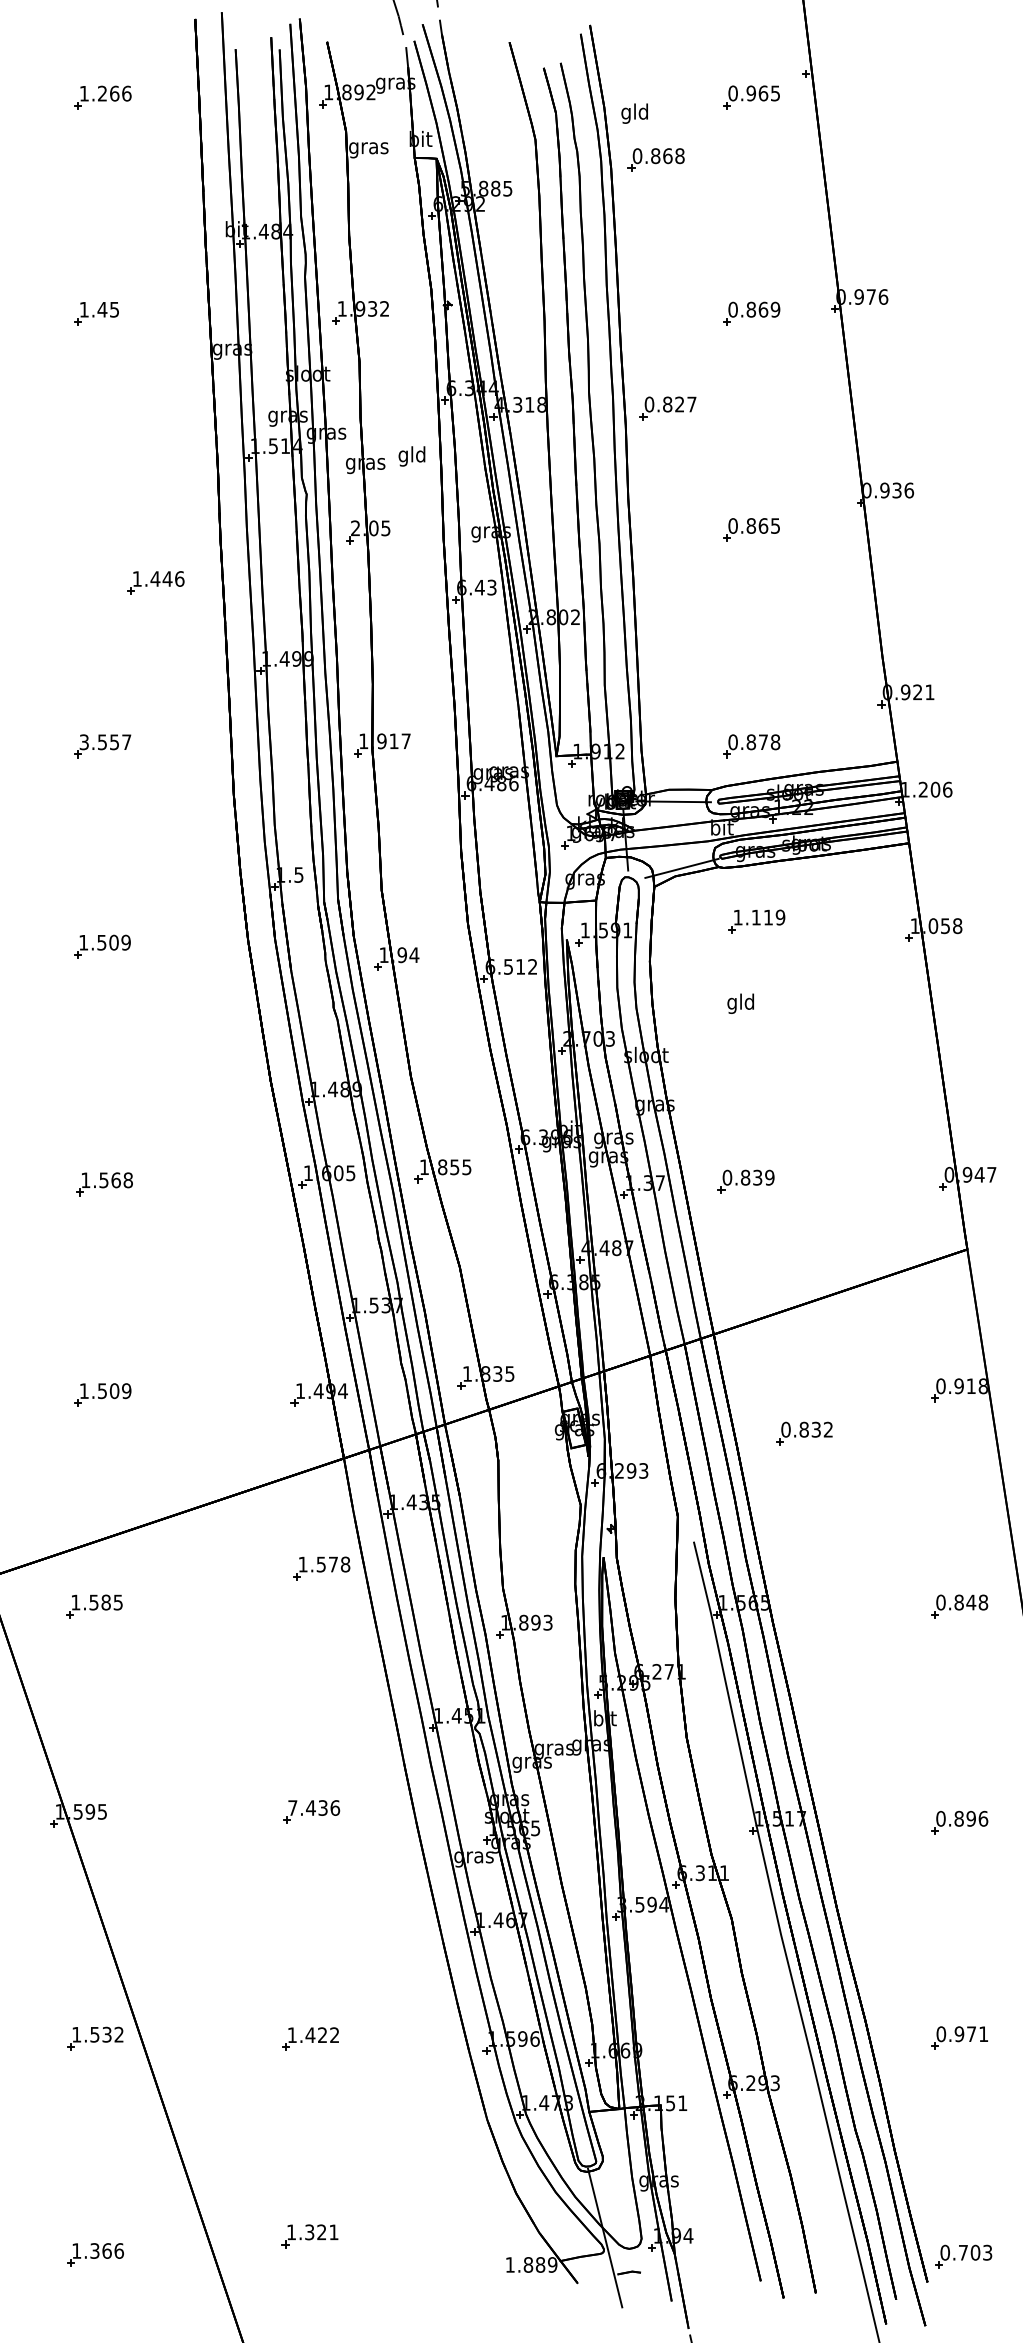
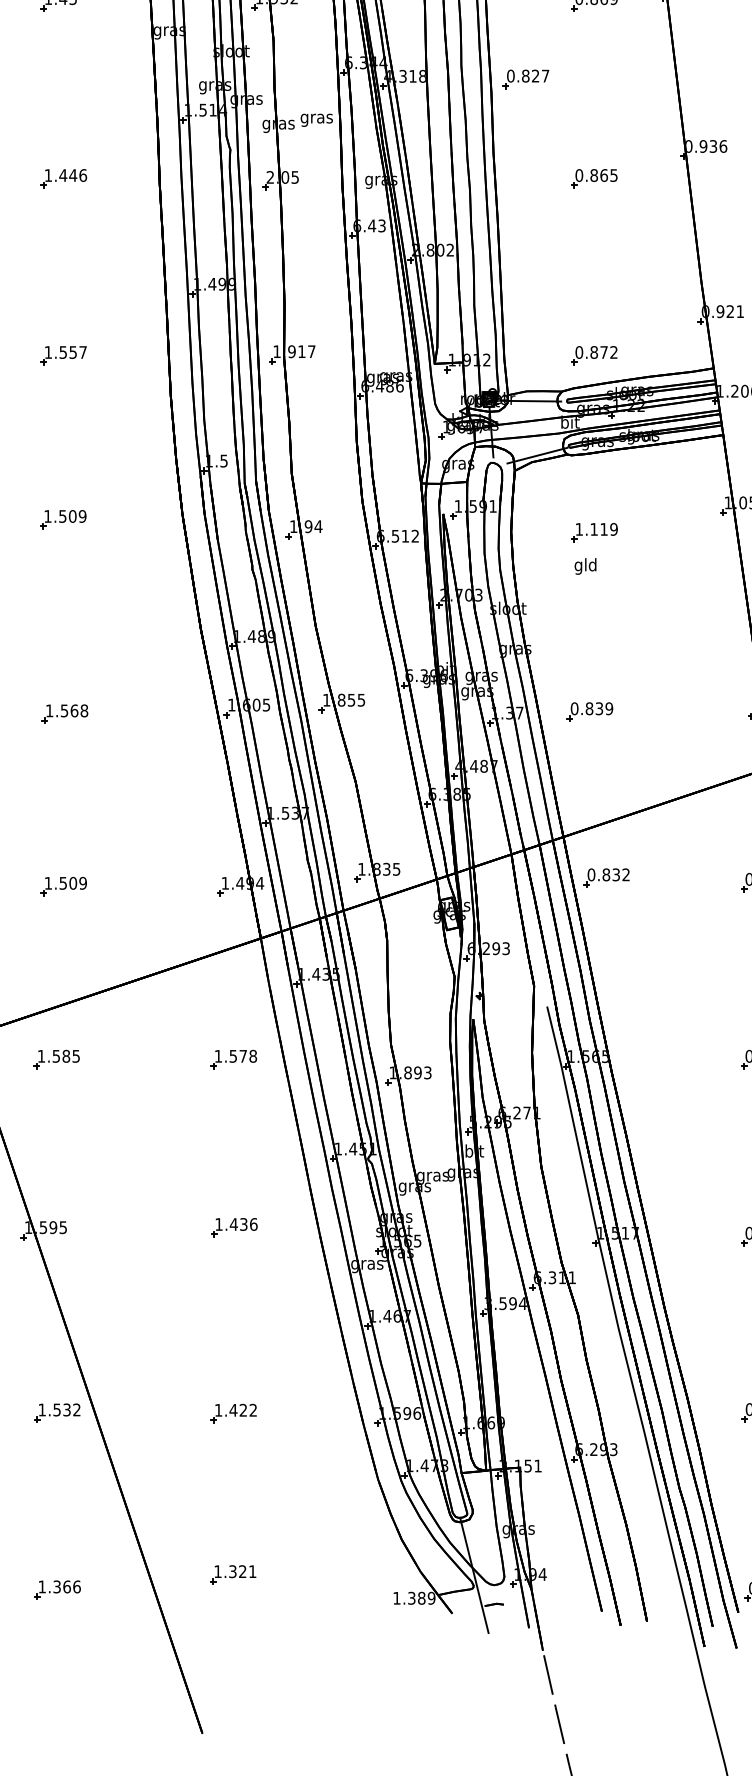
text: (411, 456) -> (316, 118), gld -> gras
part: (155, 582) -> (63, 178), moved
text: (83, 742) -> (47, 352), 3.557 -> 1.557
text: (775, 742) -> (613, 352), 0.878 -> 0.872
part: (756, 921) -> (594, 532), moved
part: (804, 1433) -> (606, 877), moved
part: (321, 1568) -> (233, 1059), moved
text: (292, 1807) -> (218, 1224), 7.436 -> 1.436
text: (528, 2264) -> (411, 1597), 1.889 -> 1.389

